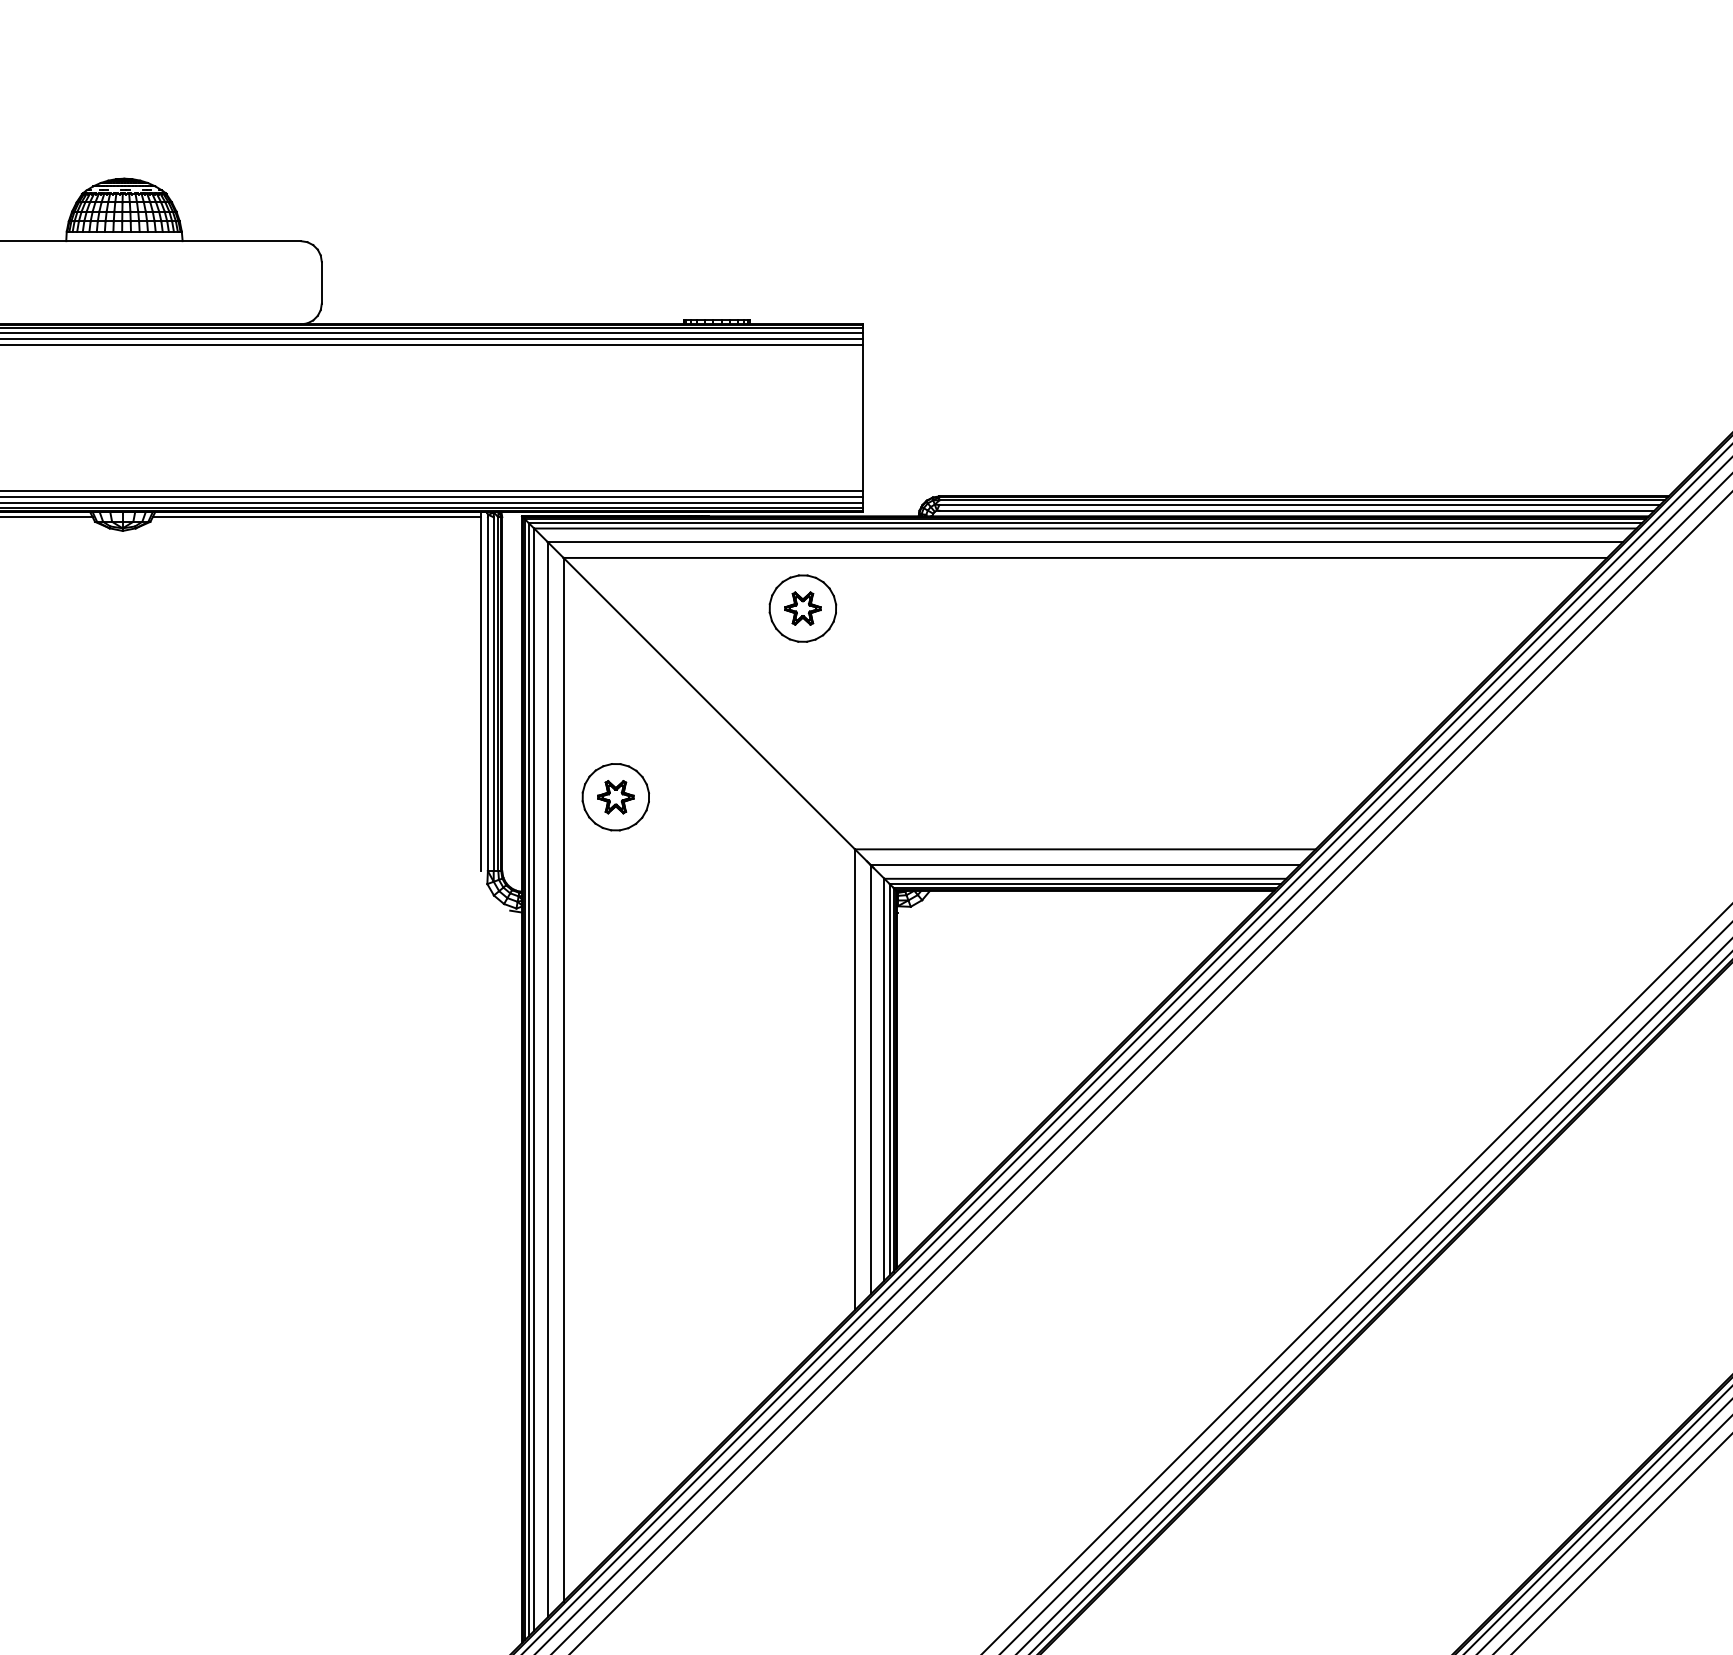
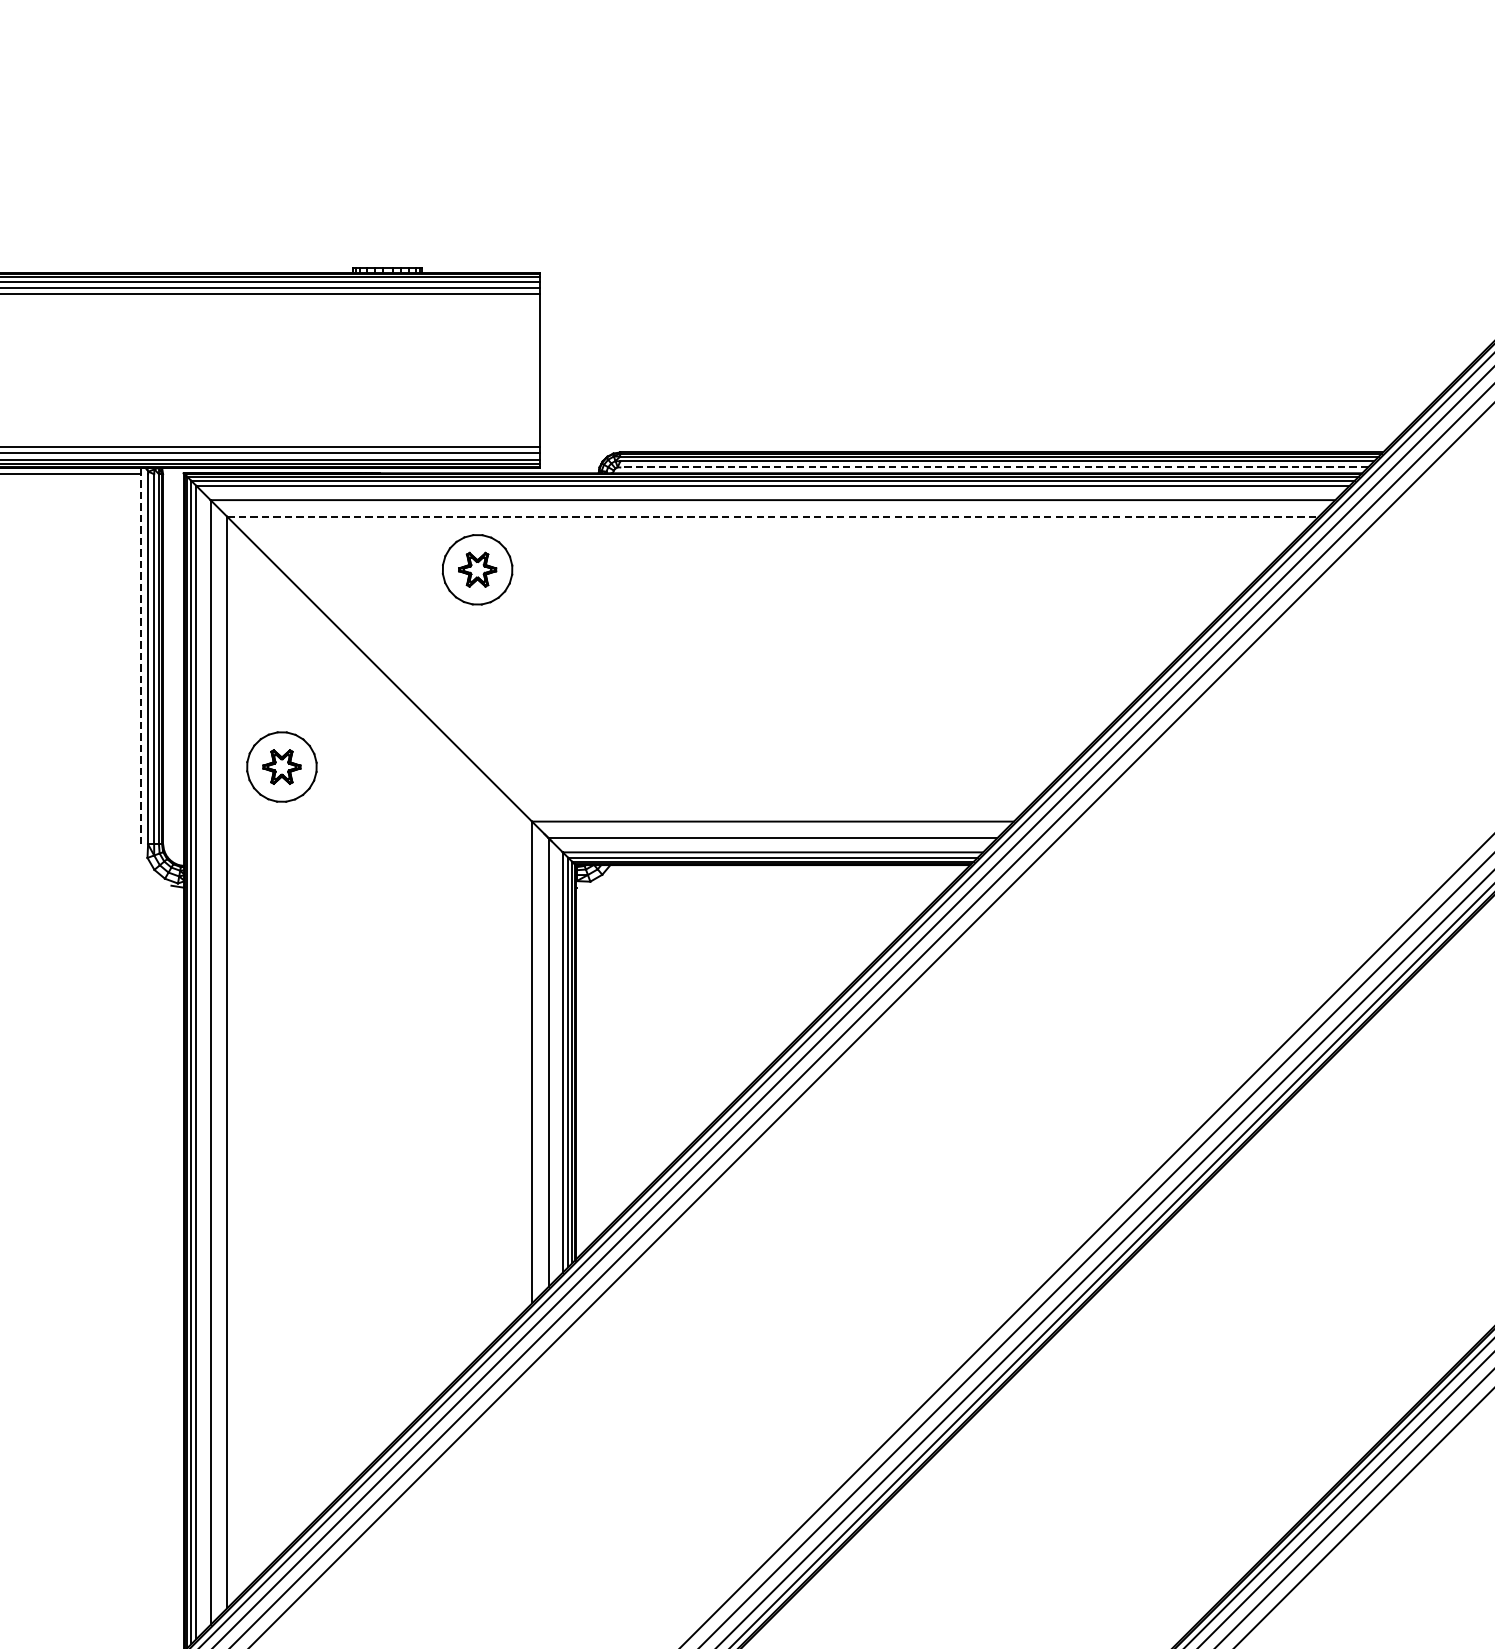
line: (1296, 510) -> (993, 467), solid -> dashed
line: (1085, 557) -> (773, 516), solid -> dashed
line: (481, 694) -> (141, 659), solid -> dashed

